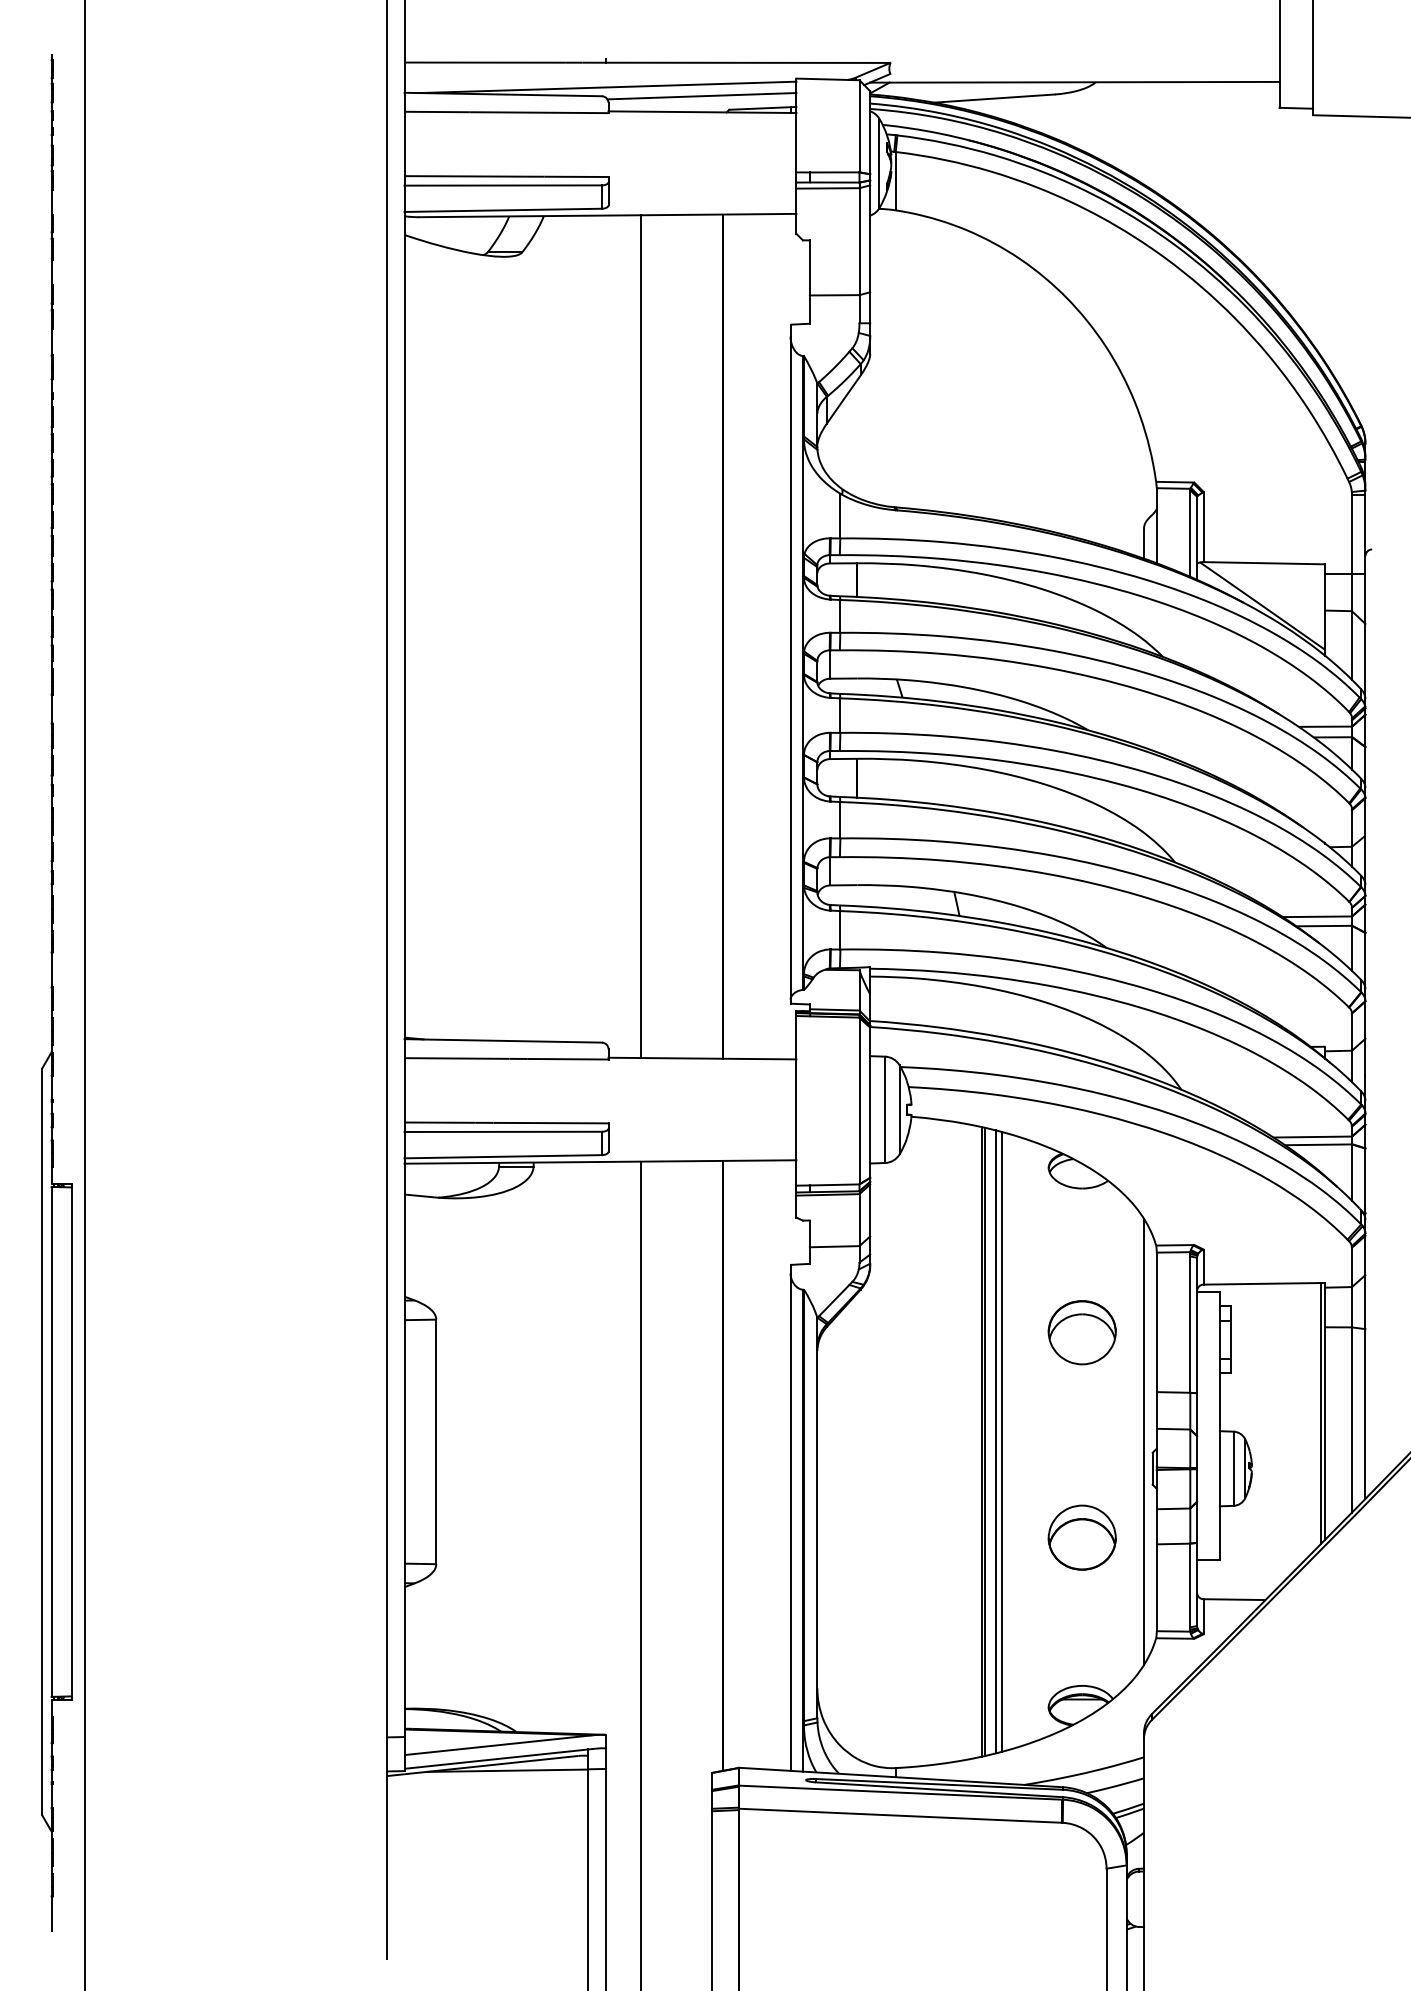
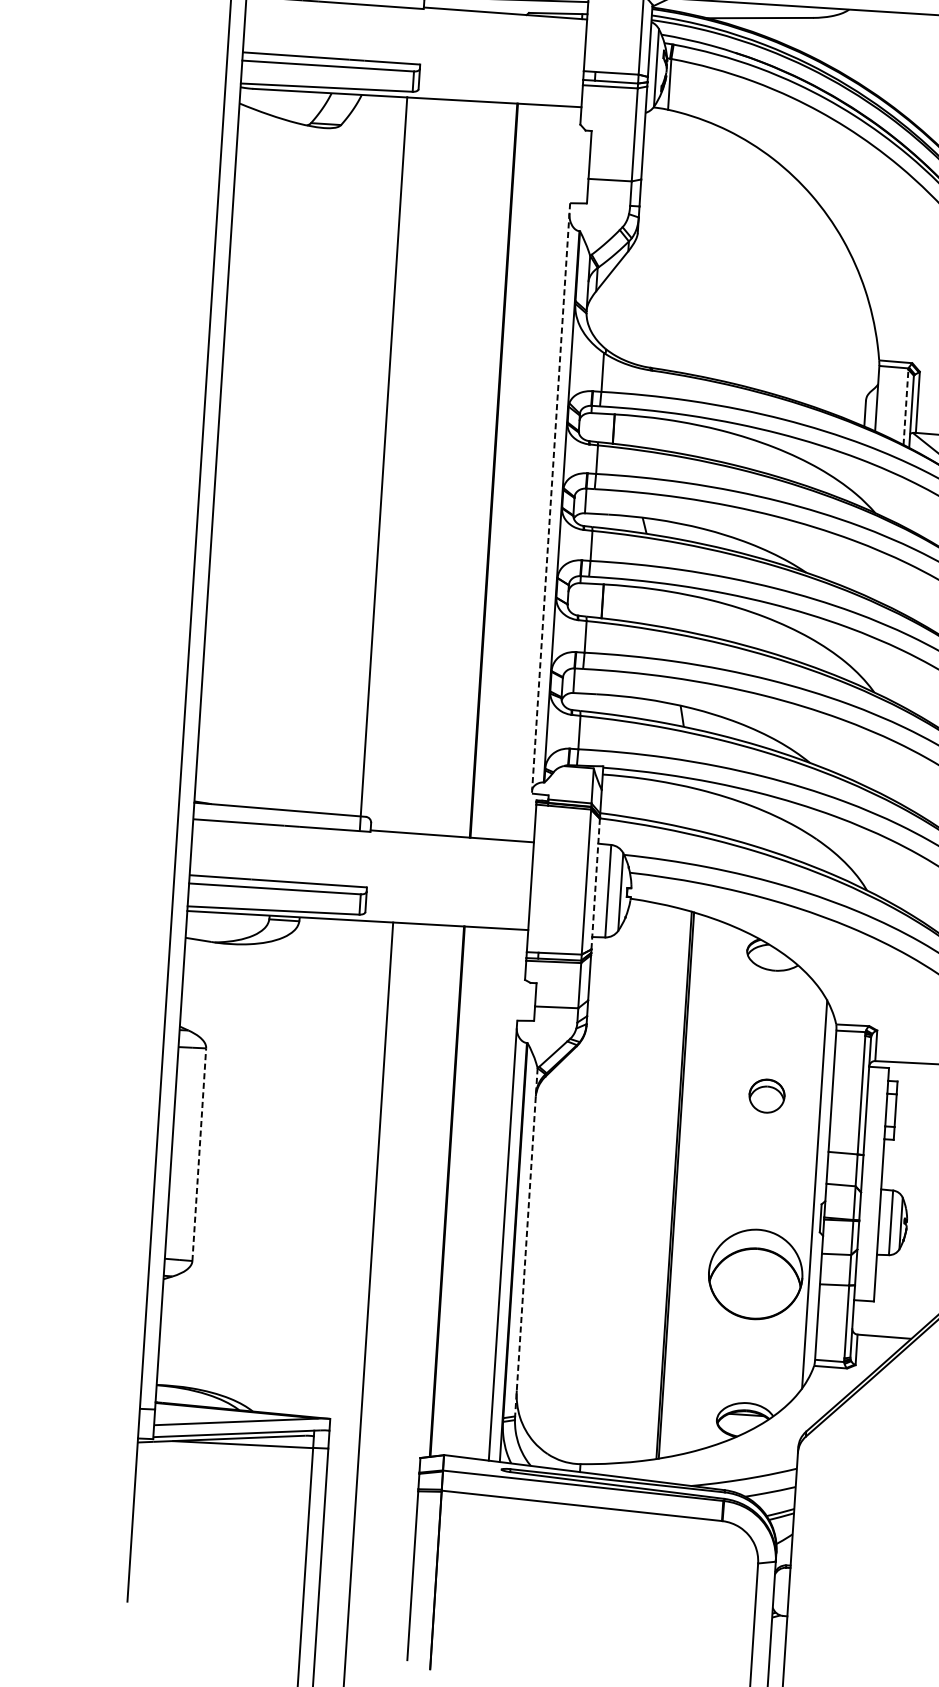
line: (1190, 533) -> (906, 407), solid -> dashed
line: (641, 636) -> (383, 463), moved
line: (790, 664) -> (551, 498), solid -> dashed
line: (870, 1103) -> (595, 884), solid -> dashed
part: (1081, 1332) -> (766, 1095), size x0.6
line: (436, 1441) -> (199, 1154), solid -> dashed
line: (995, 1441) -> (685, 1185), removed
line: (1001, 1441) -> (690, 1186), removed
line: (817, 1518) -> (526, 1242), solid -> dashed
part: (1081, 1537) -> (754, 1274), size x1.6

